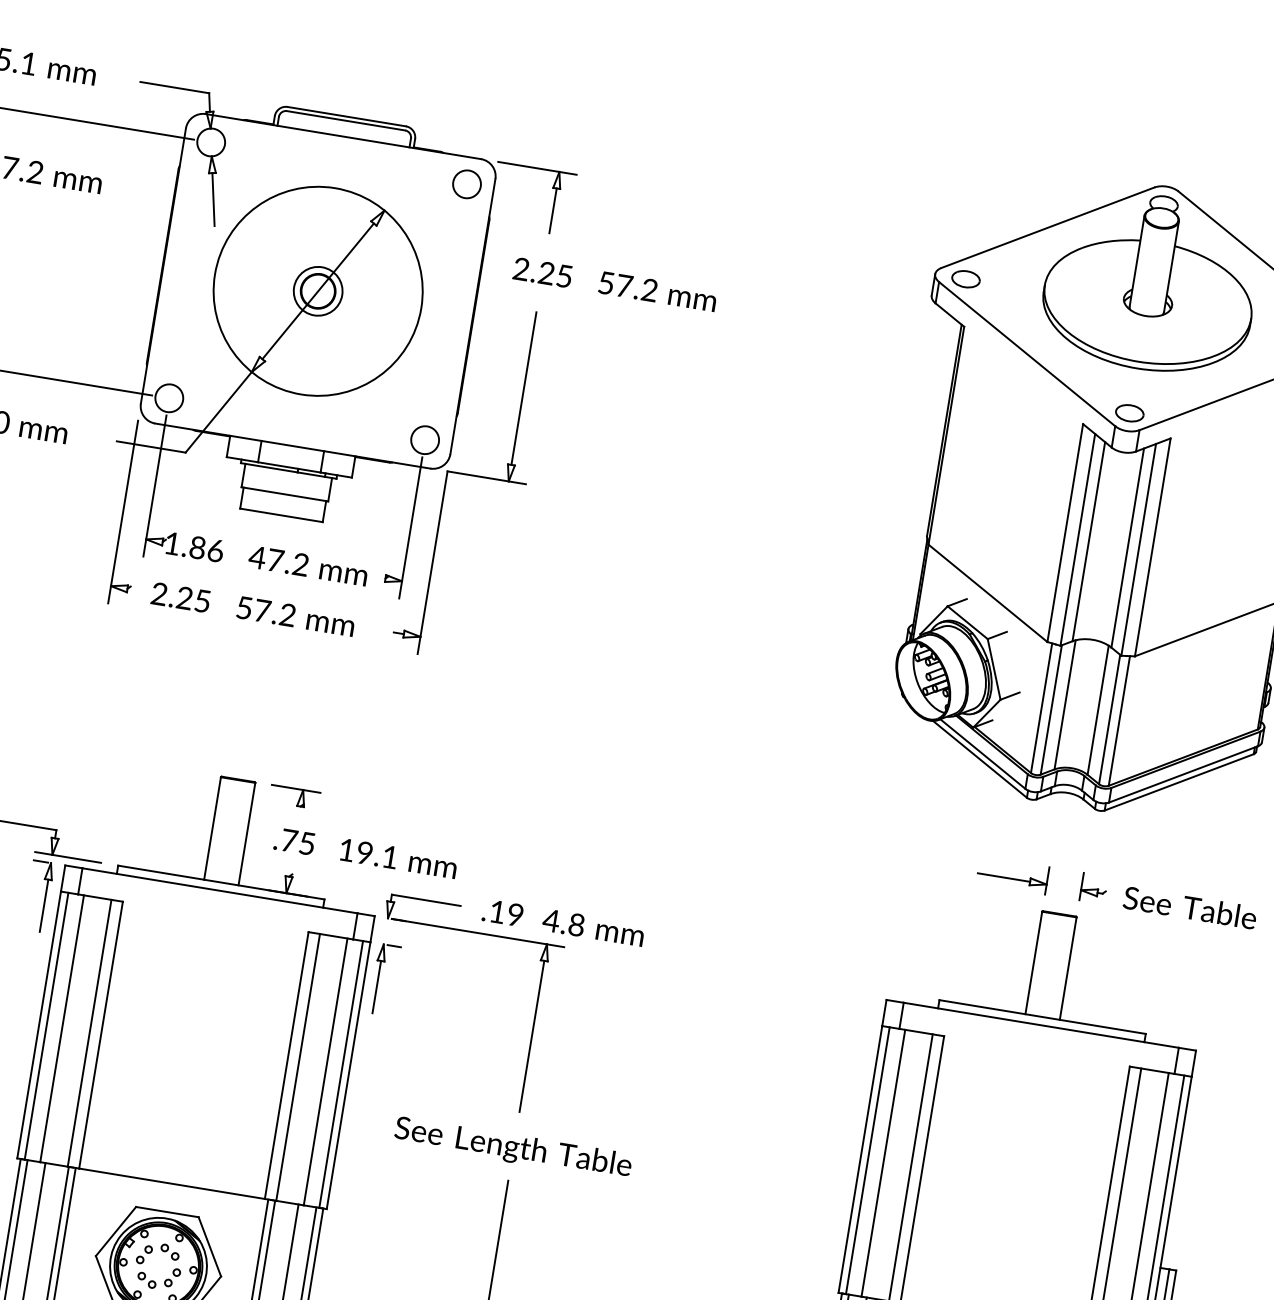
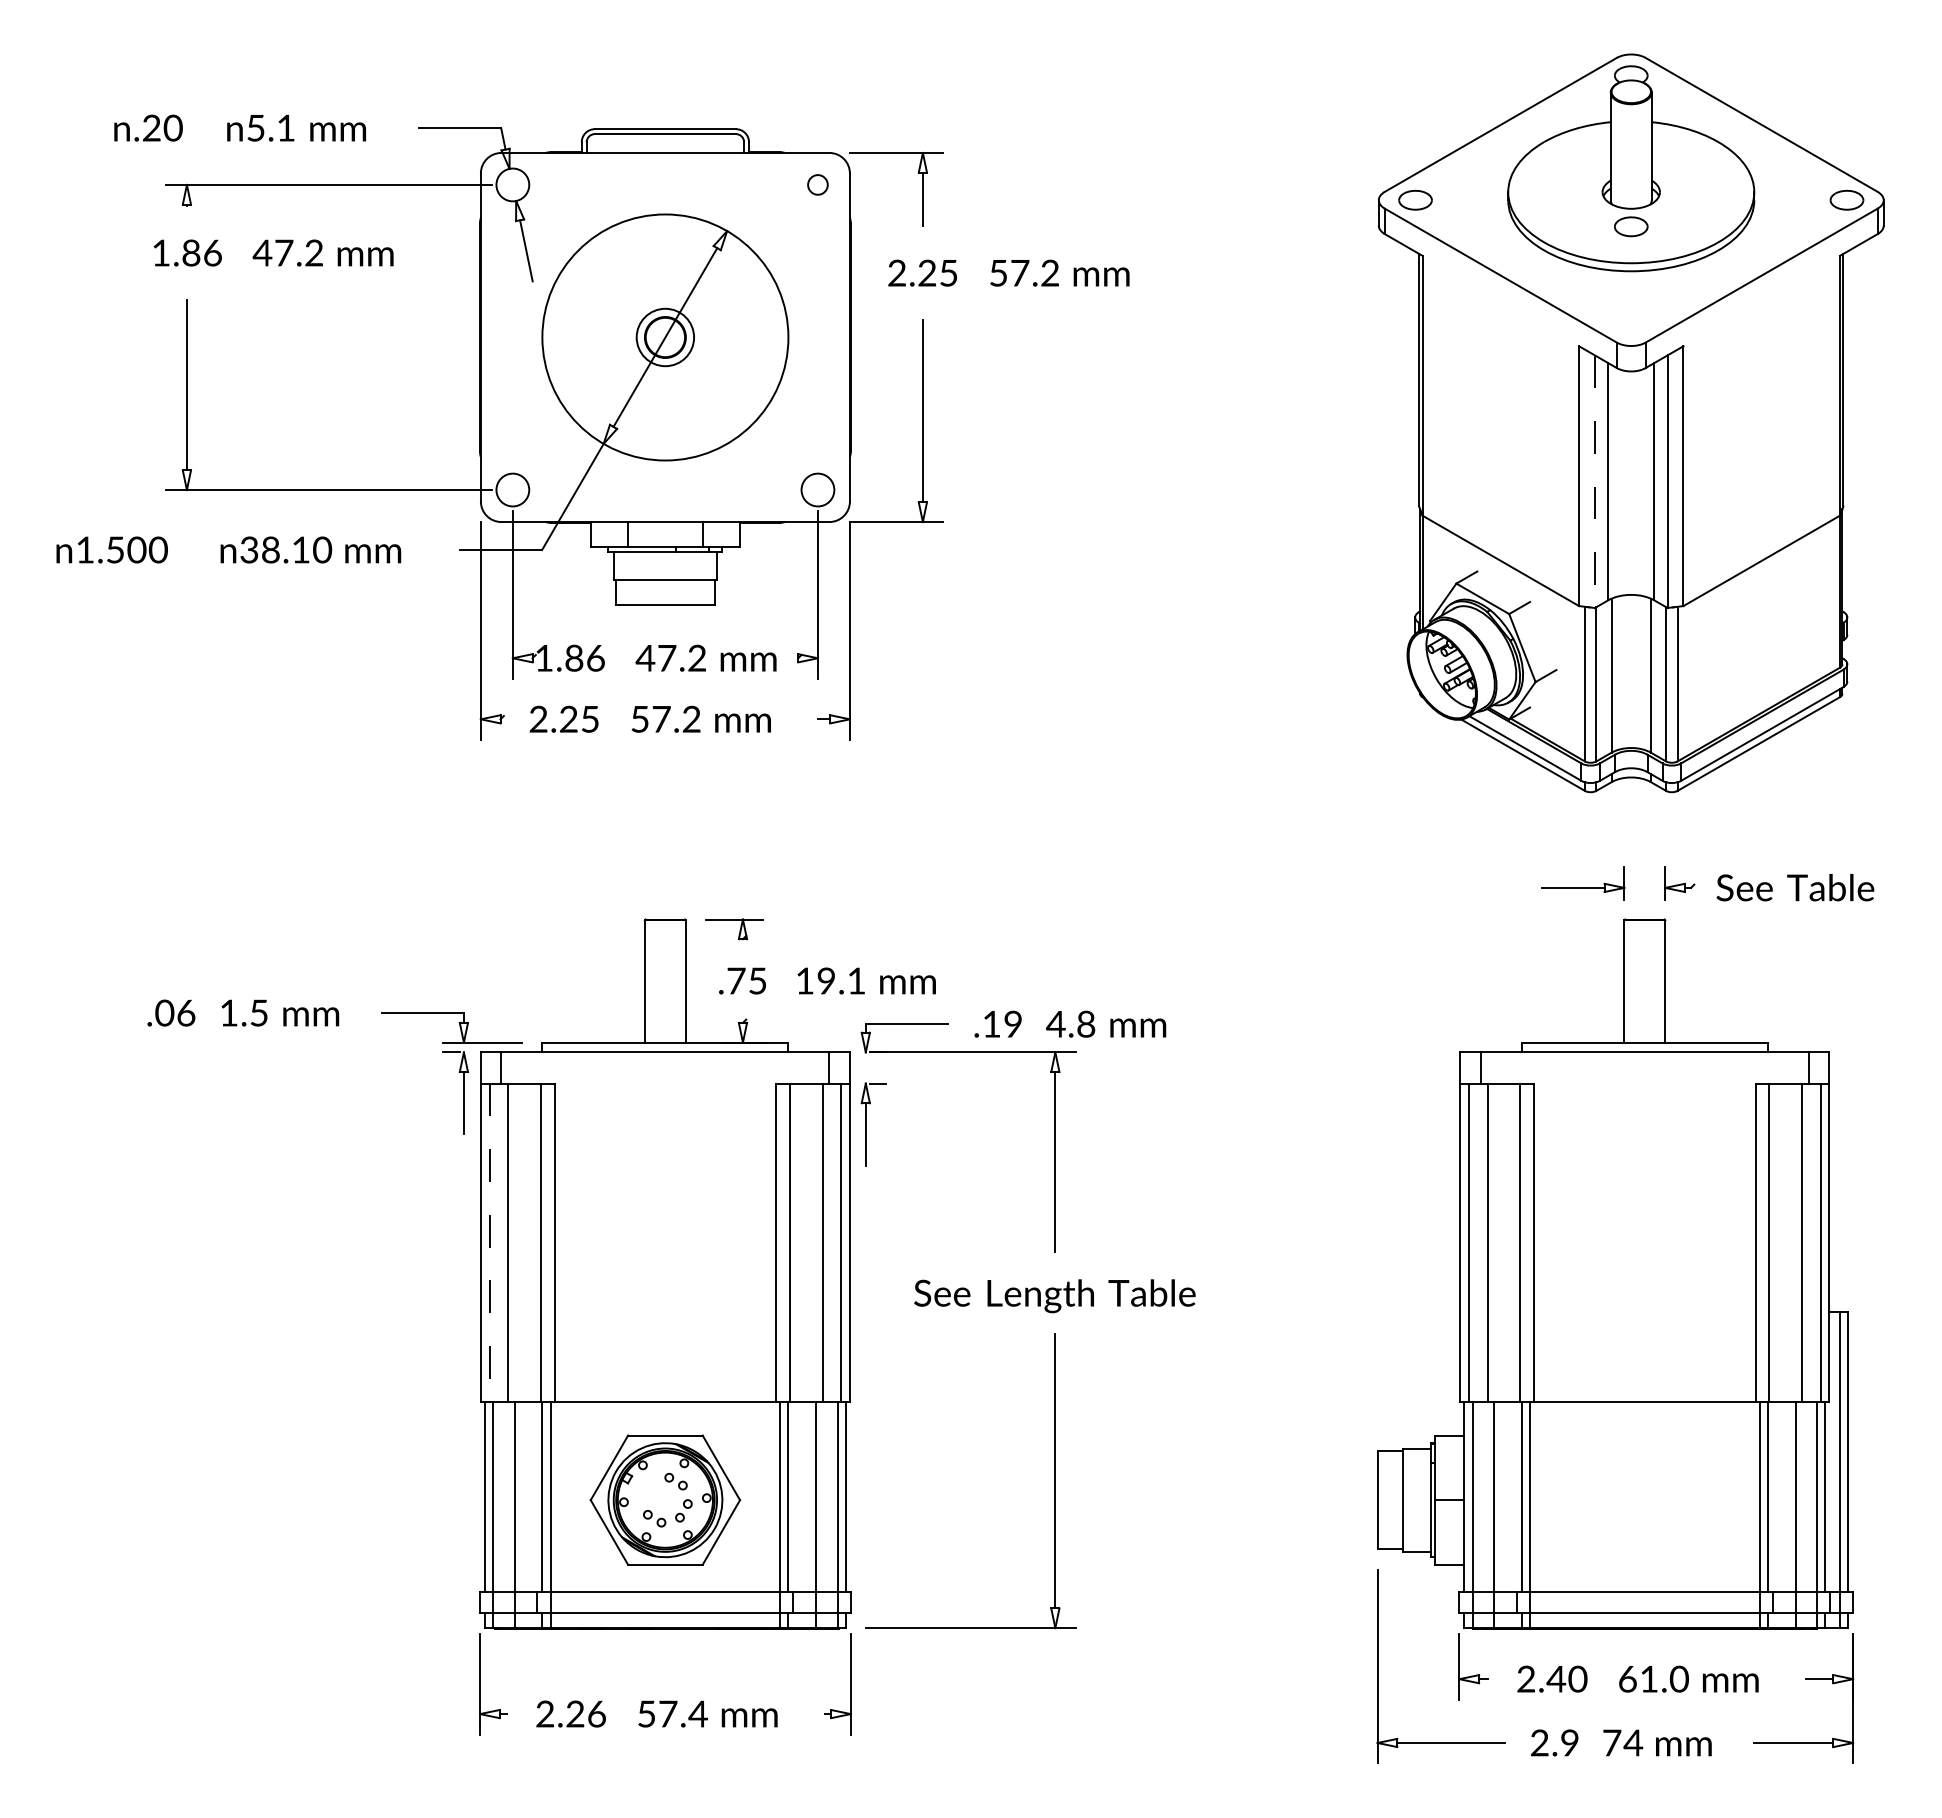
circle: (466, 183) -> (817, 184), size x0.6
part: (1130, 413) -> (1631, 226), moved
line: (1077, 540) -> (1594, 482), solid -> dashed
line: (46, 1026) -> (489, 1243), solid -> dashed
part: (144, 1254) -> (646, 1489), removed

